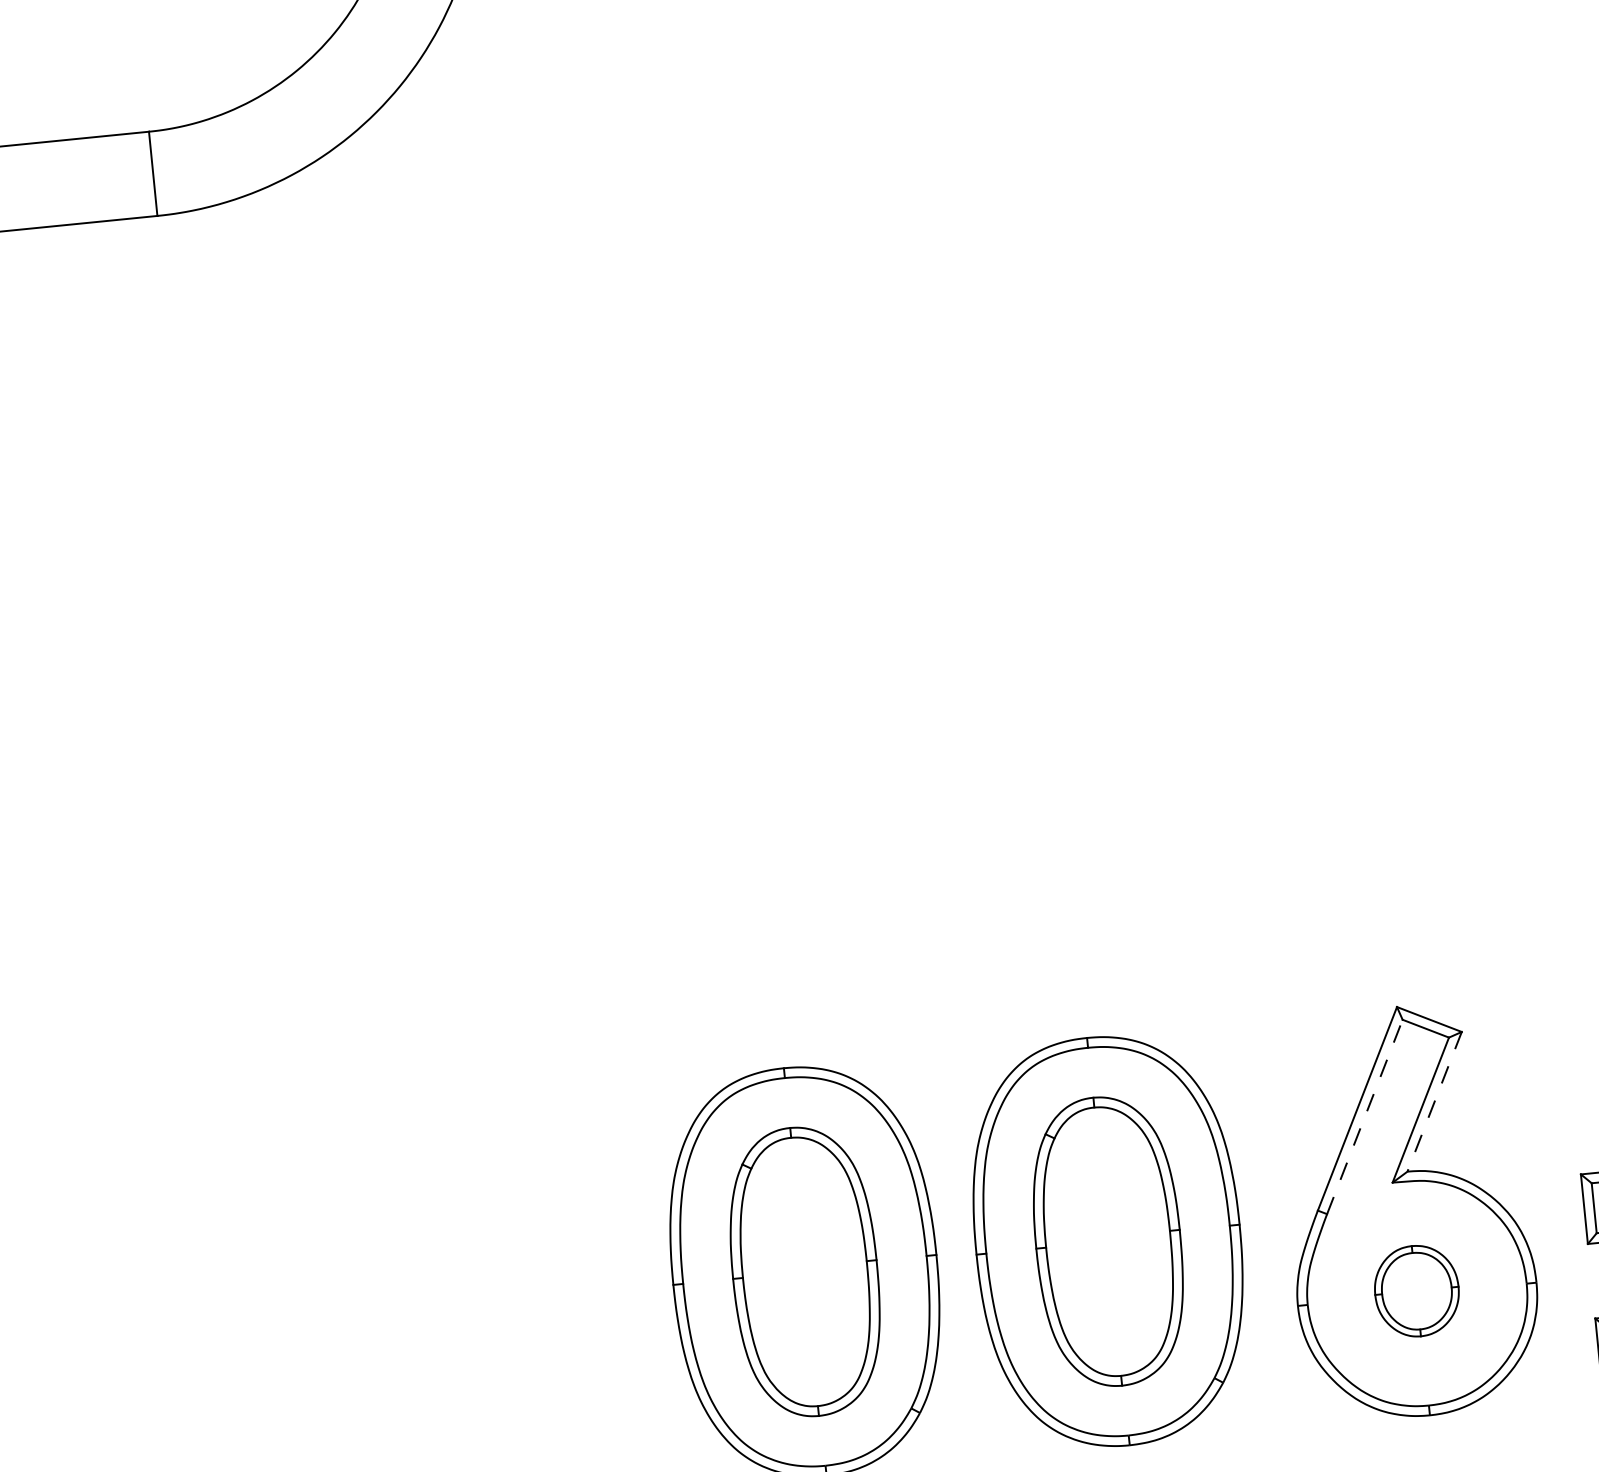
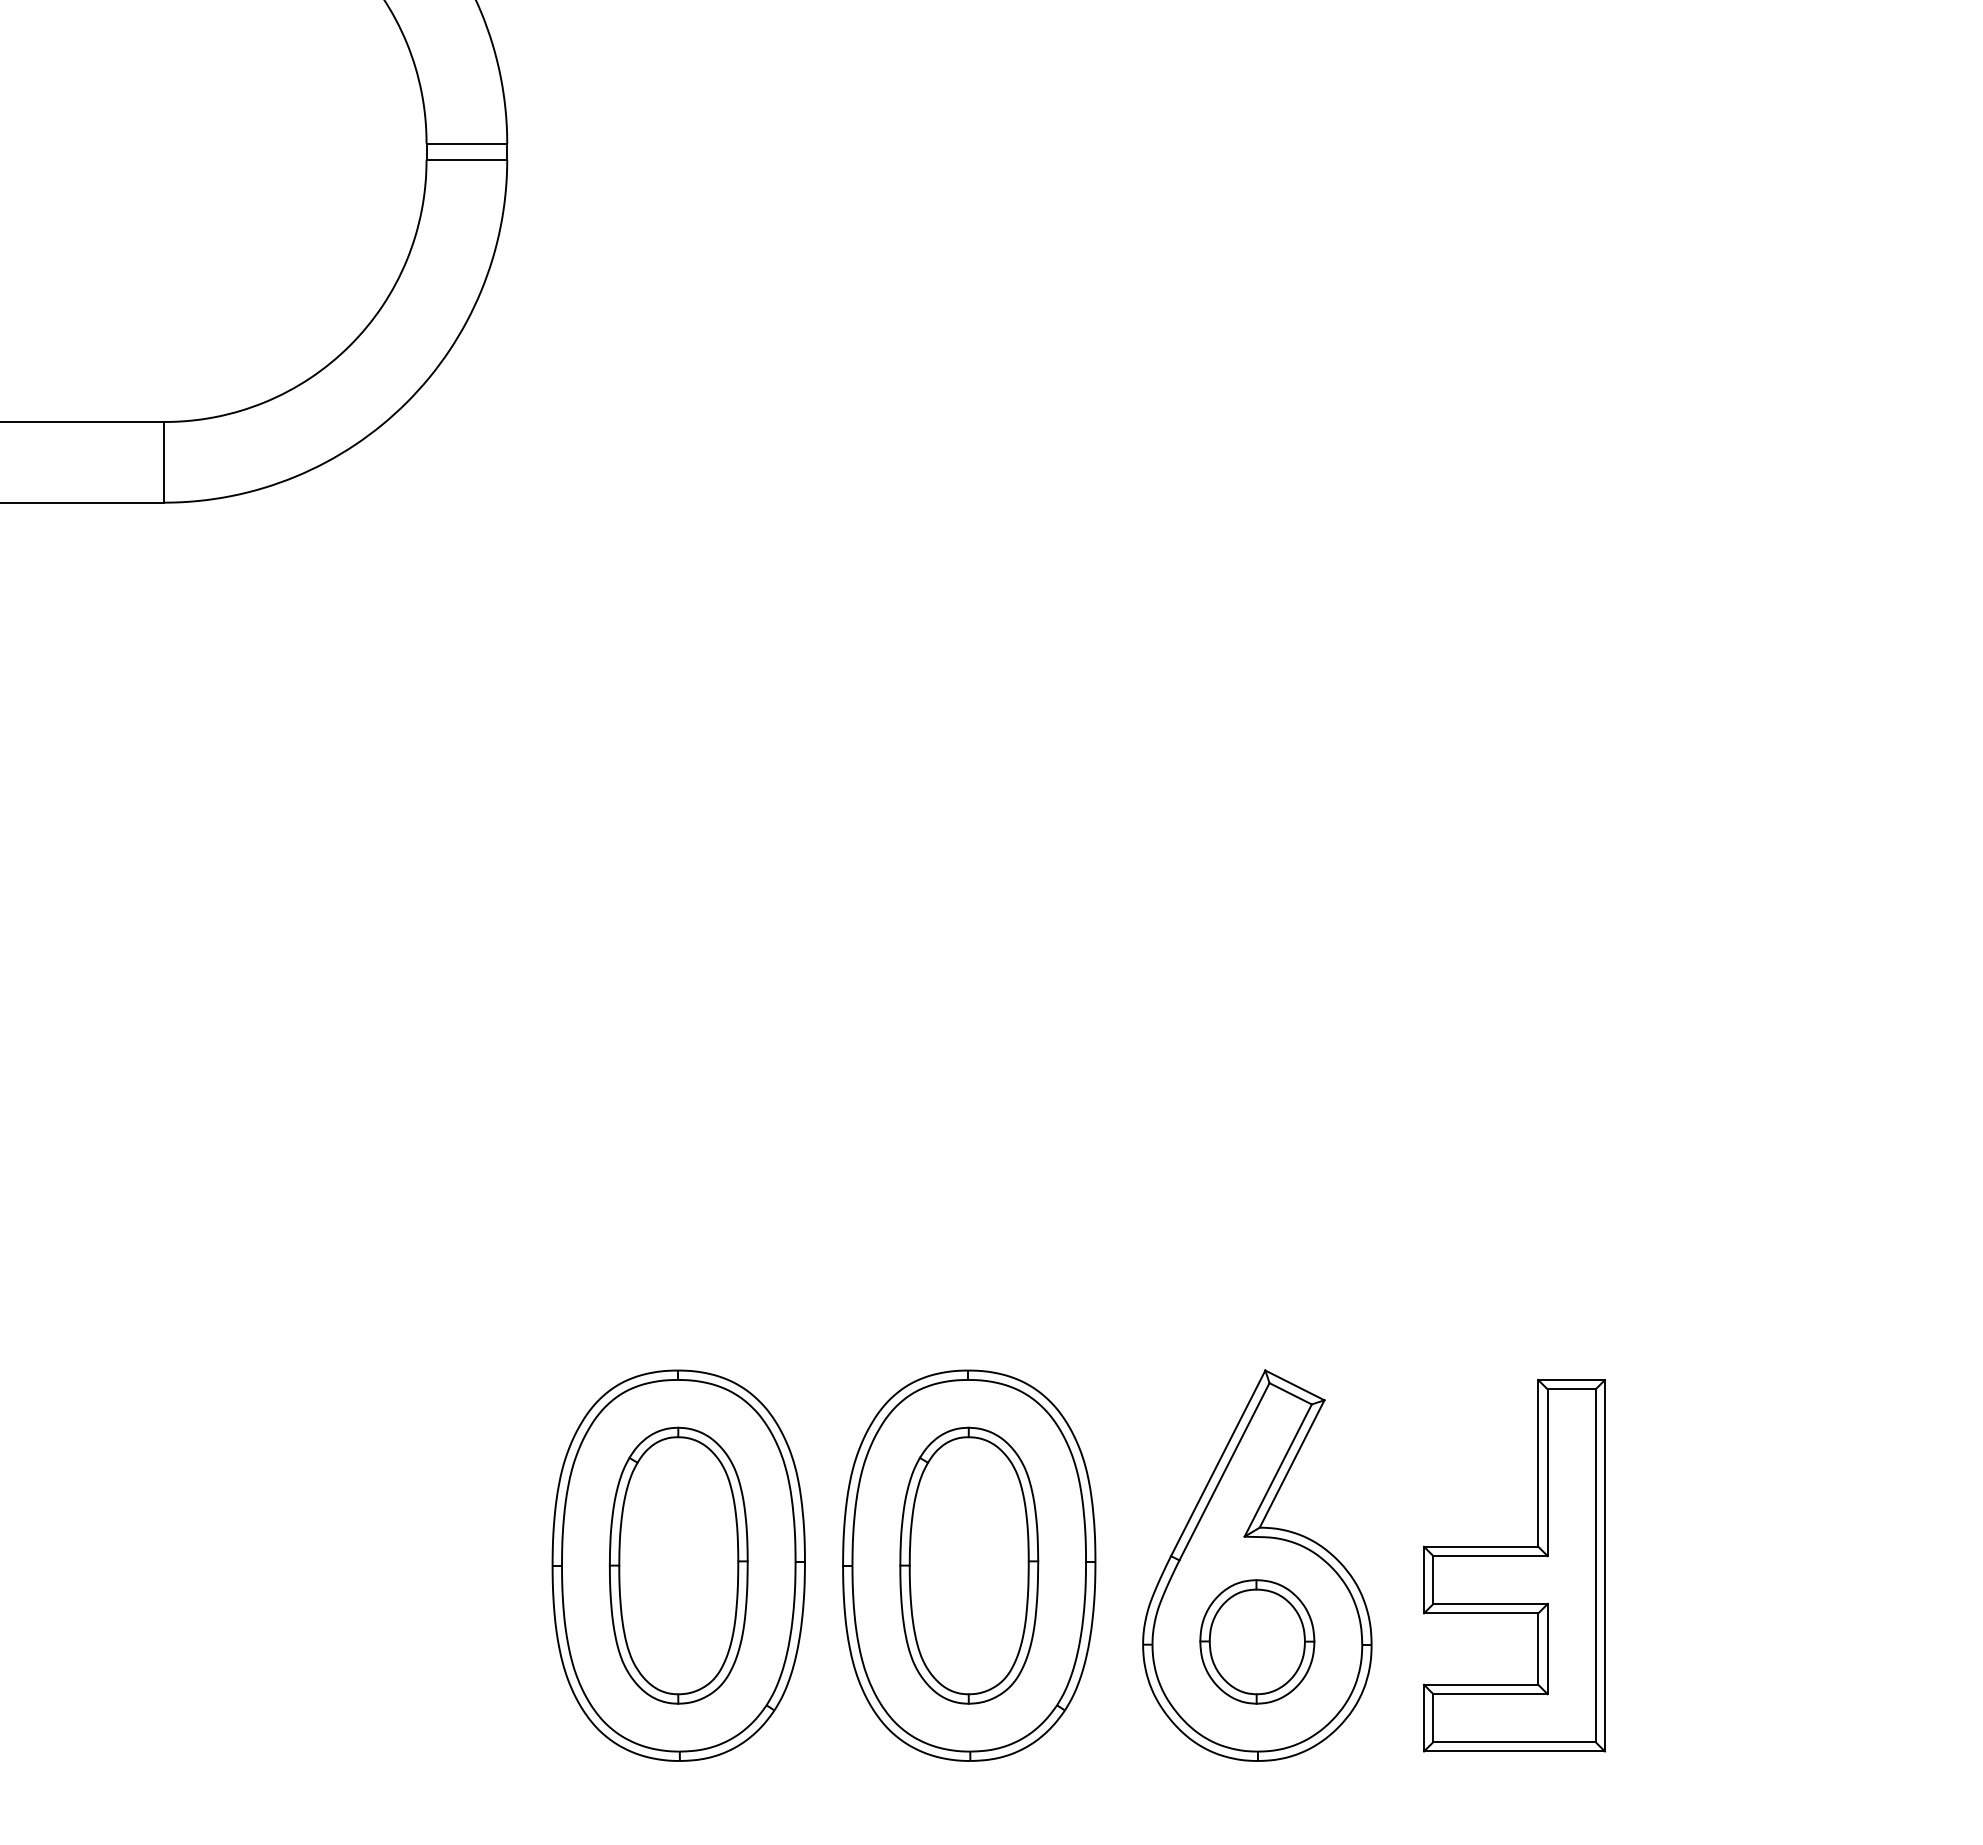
line: (1434, 1102) -> (1291, 1464), dashed -> solid
line: (1364, 1116) -> (1224, 1471), dashed -> solid
part: (1417, 1290) -> (1257, 1641), size x1.43

